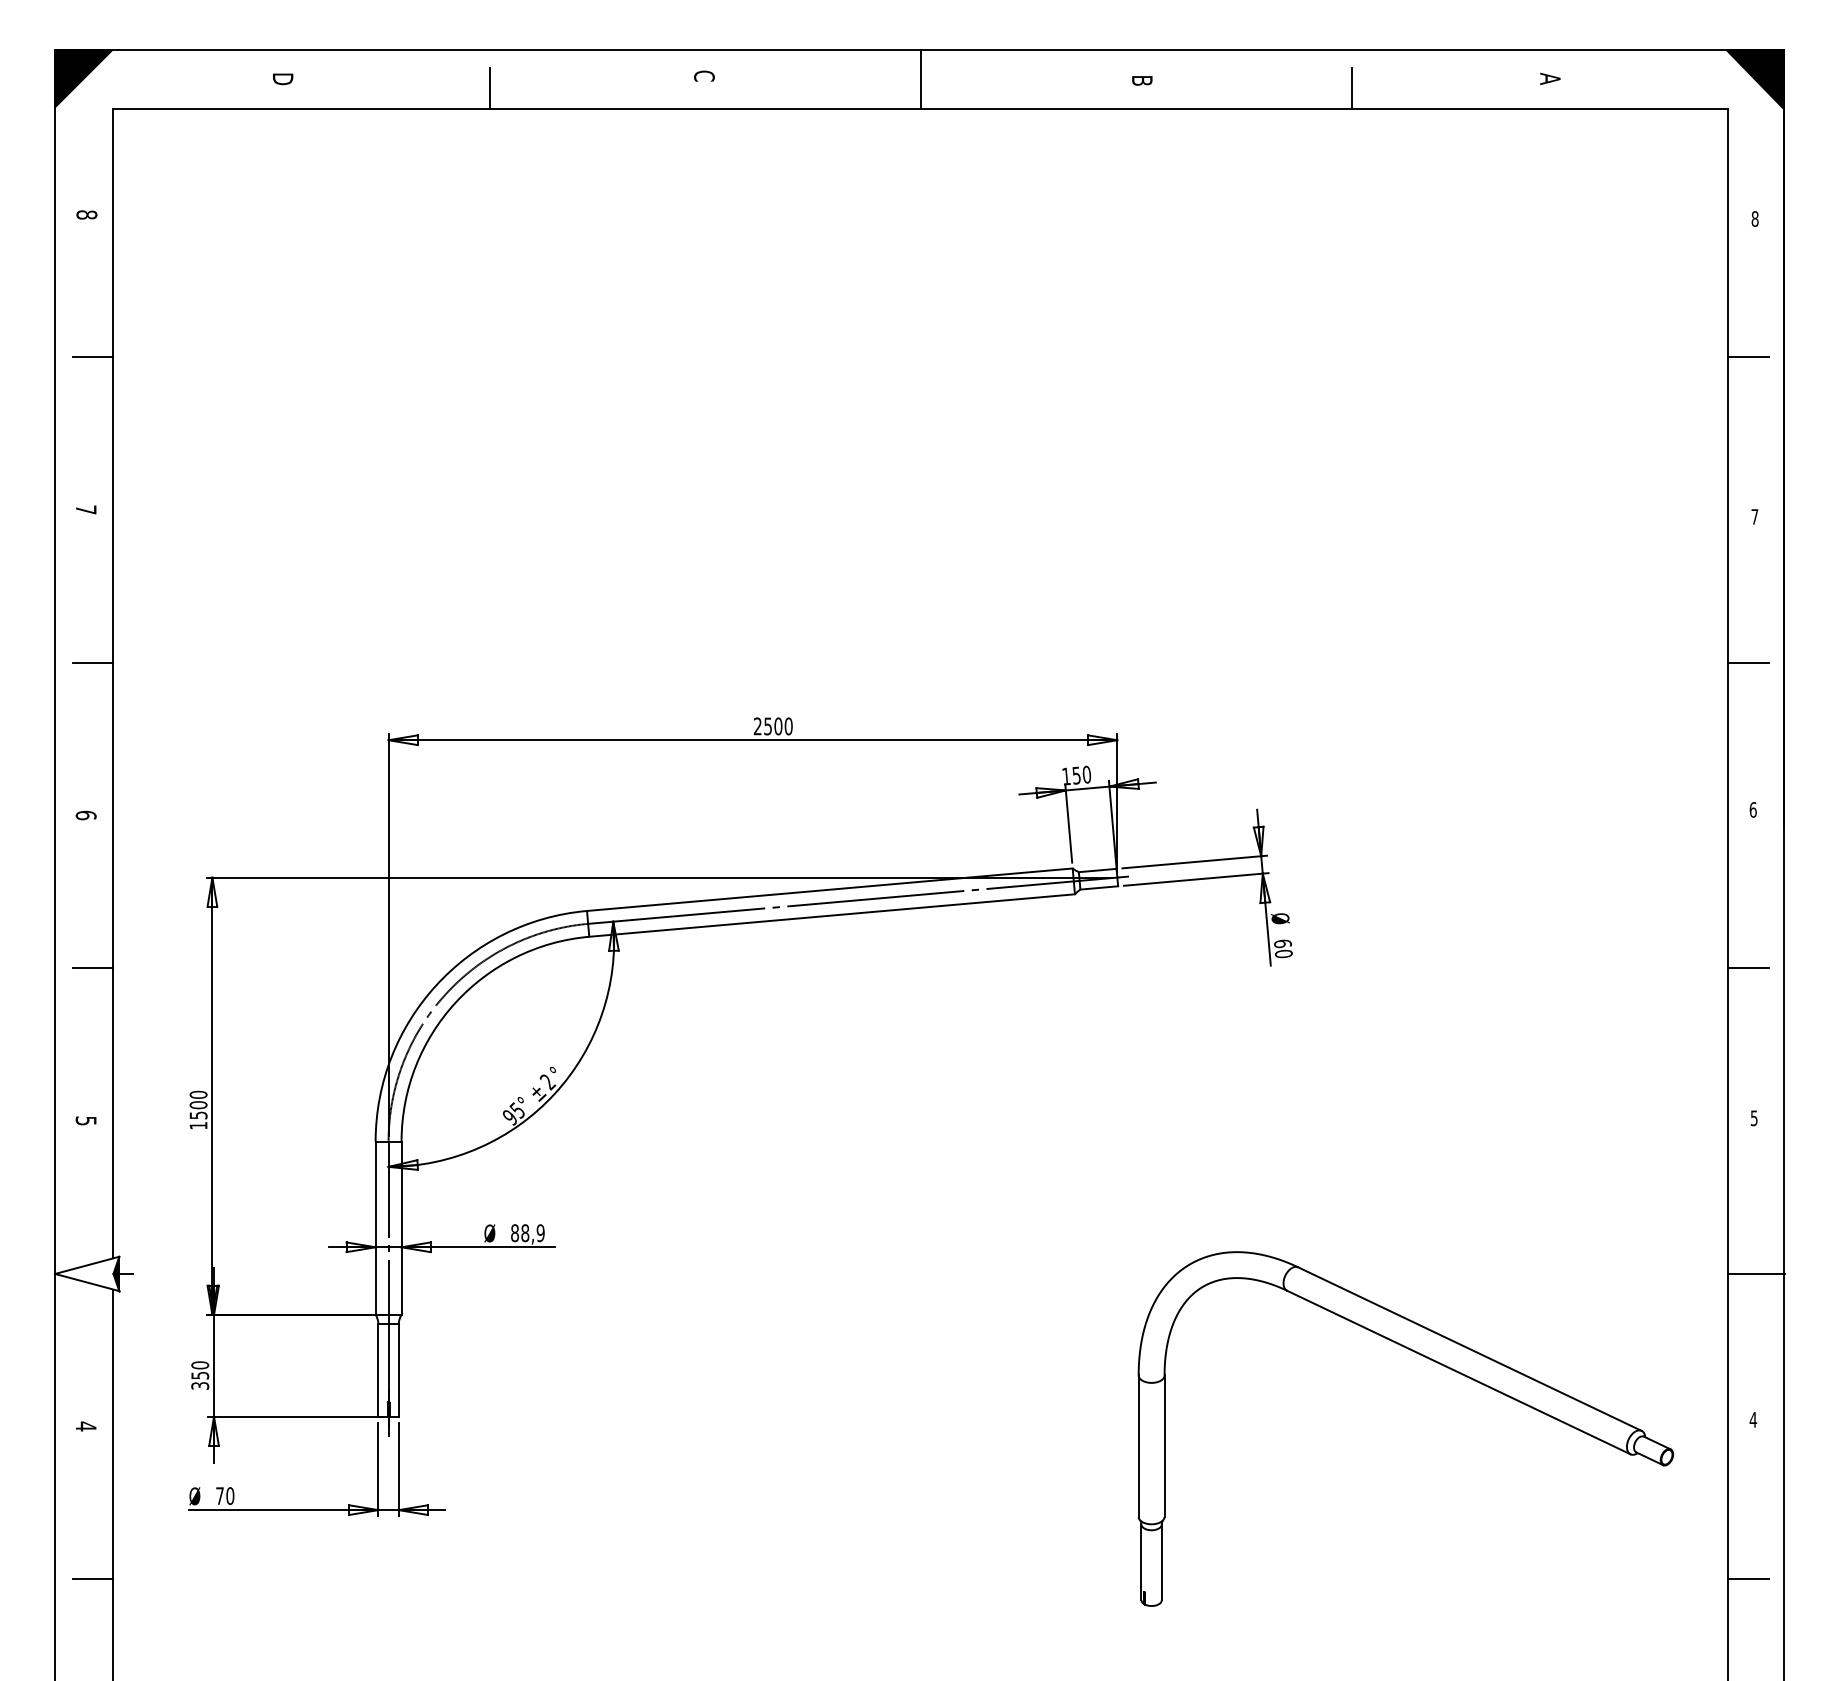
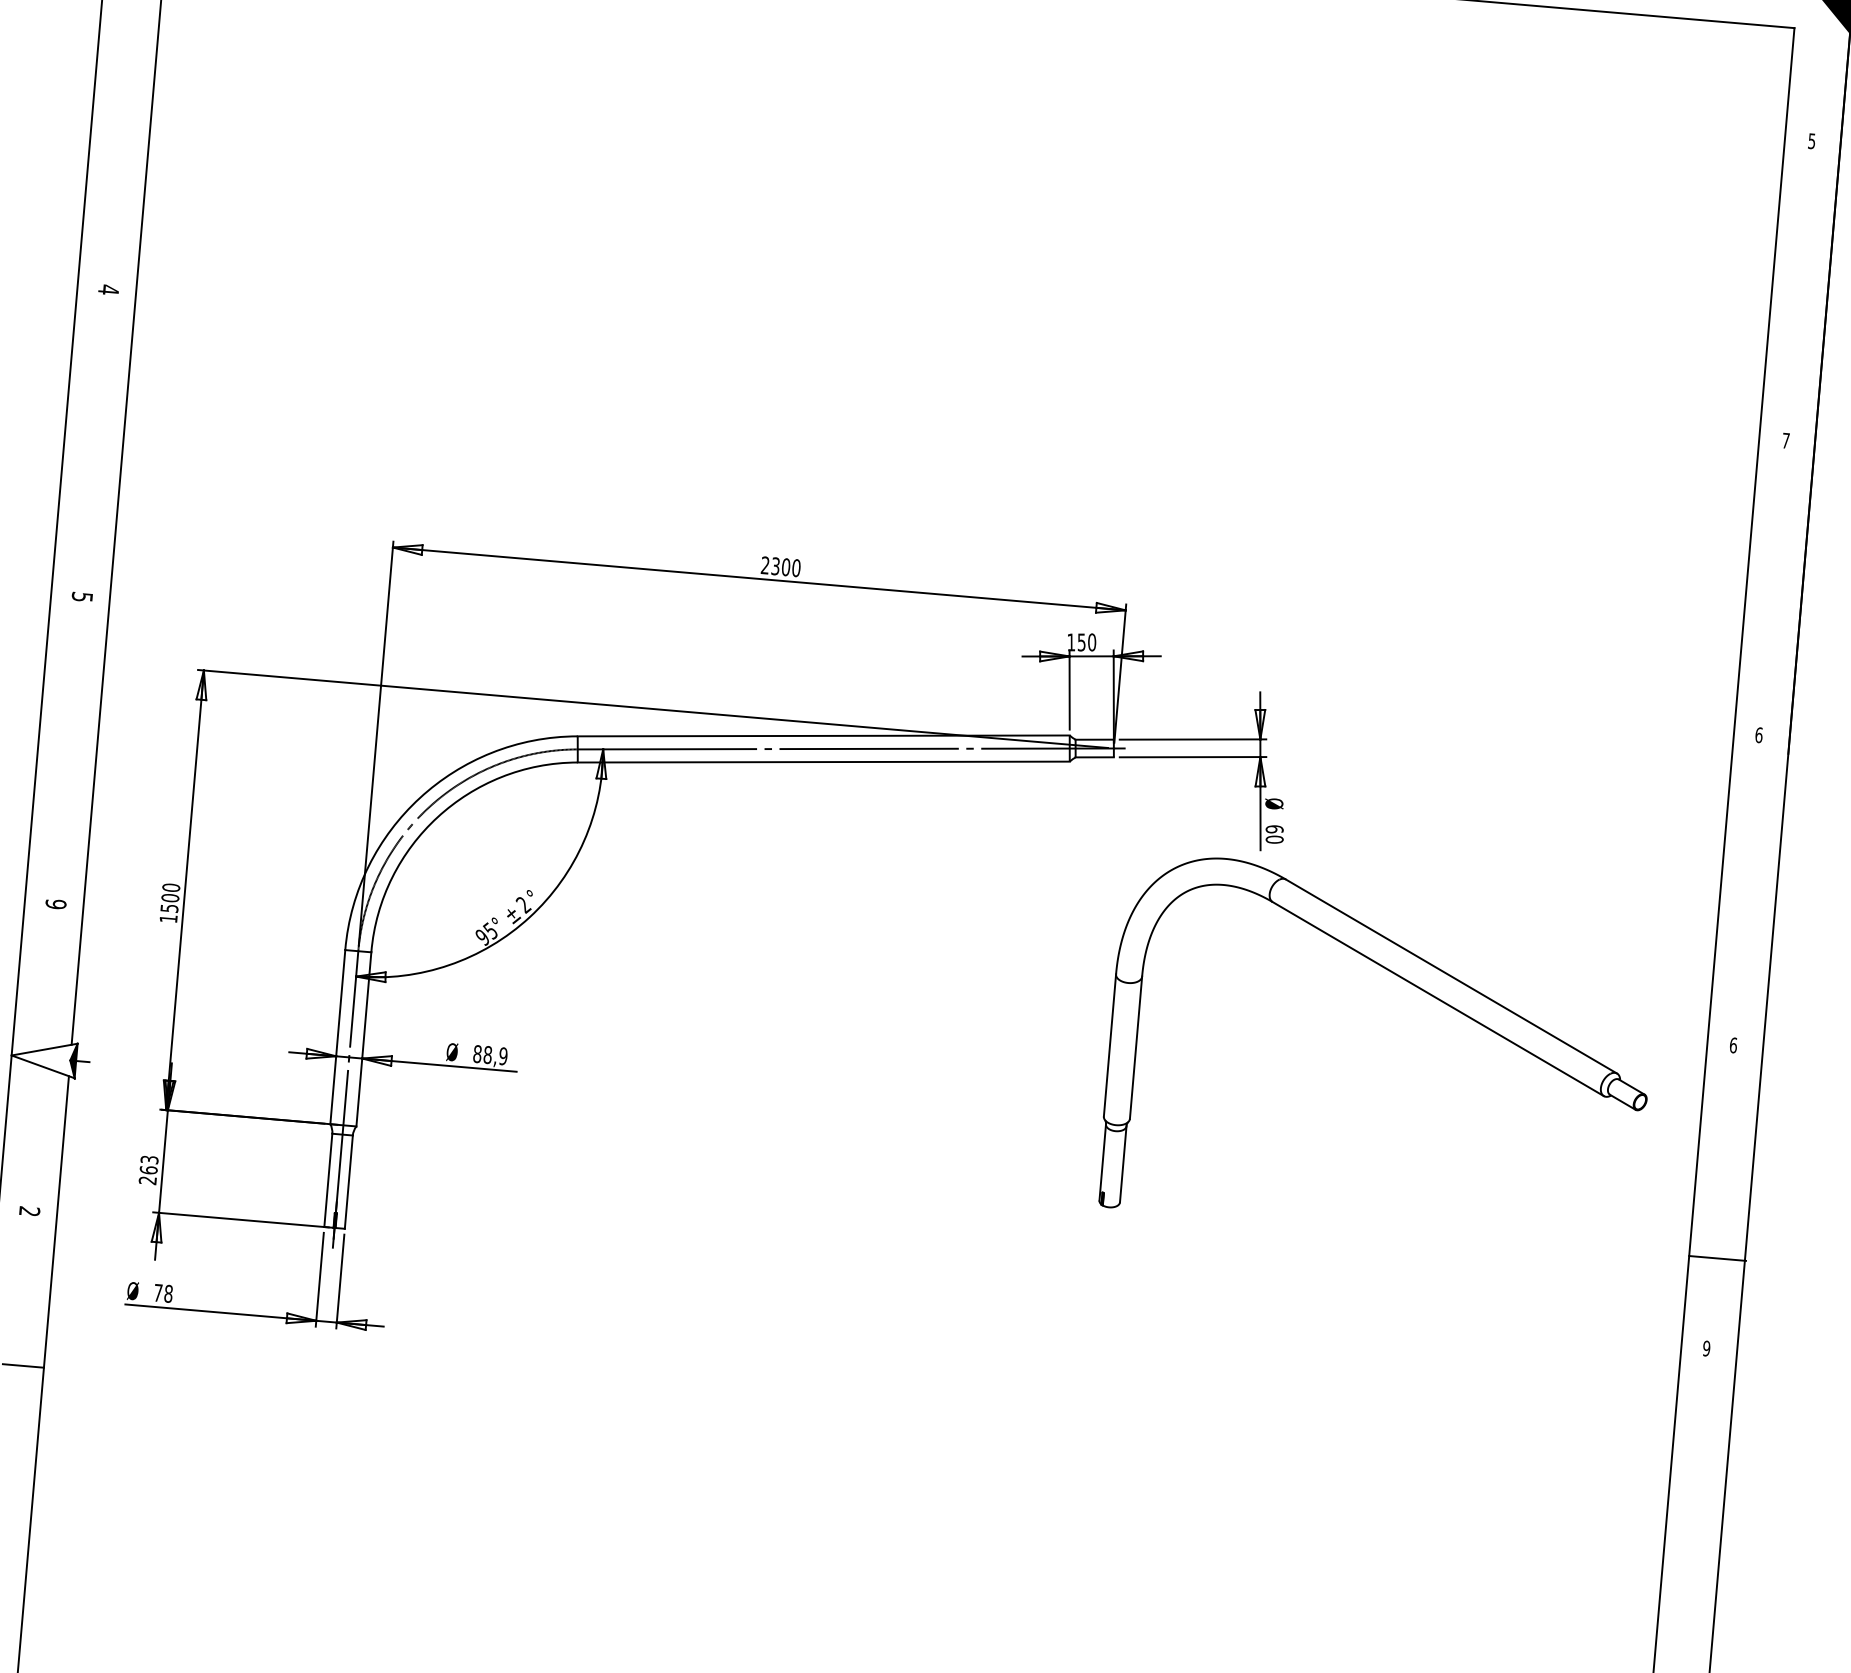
text: (1754, 218) -> (1811, 140), 8 -> 5
line: (92, 357) -> (128, 137), removed
line: (1748, 357) -> (1793, 279), removed
text: (86, 509) -> (109, 289), 7 -> 4
line: (92, 662) -> (101, 443), removed
line: (1748, 662) -> (1767, 586), removed
text: (767, 725) -> (775, 565), 2500 -> 2300
text: (85, 815) -> (81, 597), 6 -> 5
line: (92, 968) -> (75, 751), removed
line: (1748, 968) -> (1740, 894), removed
text: (1753, 1118) -> (1732, 1045), 5 -> 6
text: (86, 1120) -> (56, 903), 5 -> 9
line: (1756, 1273) -> (1717, 1257), moved
part: (1437, 1363) -> (1417, 988), moved
text: (200, 1375) -> (149, 1170), 350 -> 263
text: (1753, 1419) -> (1706, 1348), 4 -> 9
text: (86, 1426) -> (29, 1211), 4 -> 2
text: (230, 1495) -> (168, 1293), 70 -> 78
line: (1748, 1579) -> (1687, 1508), removed

